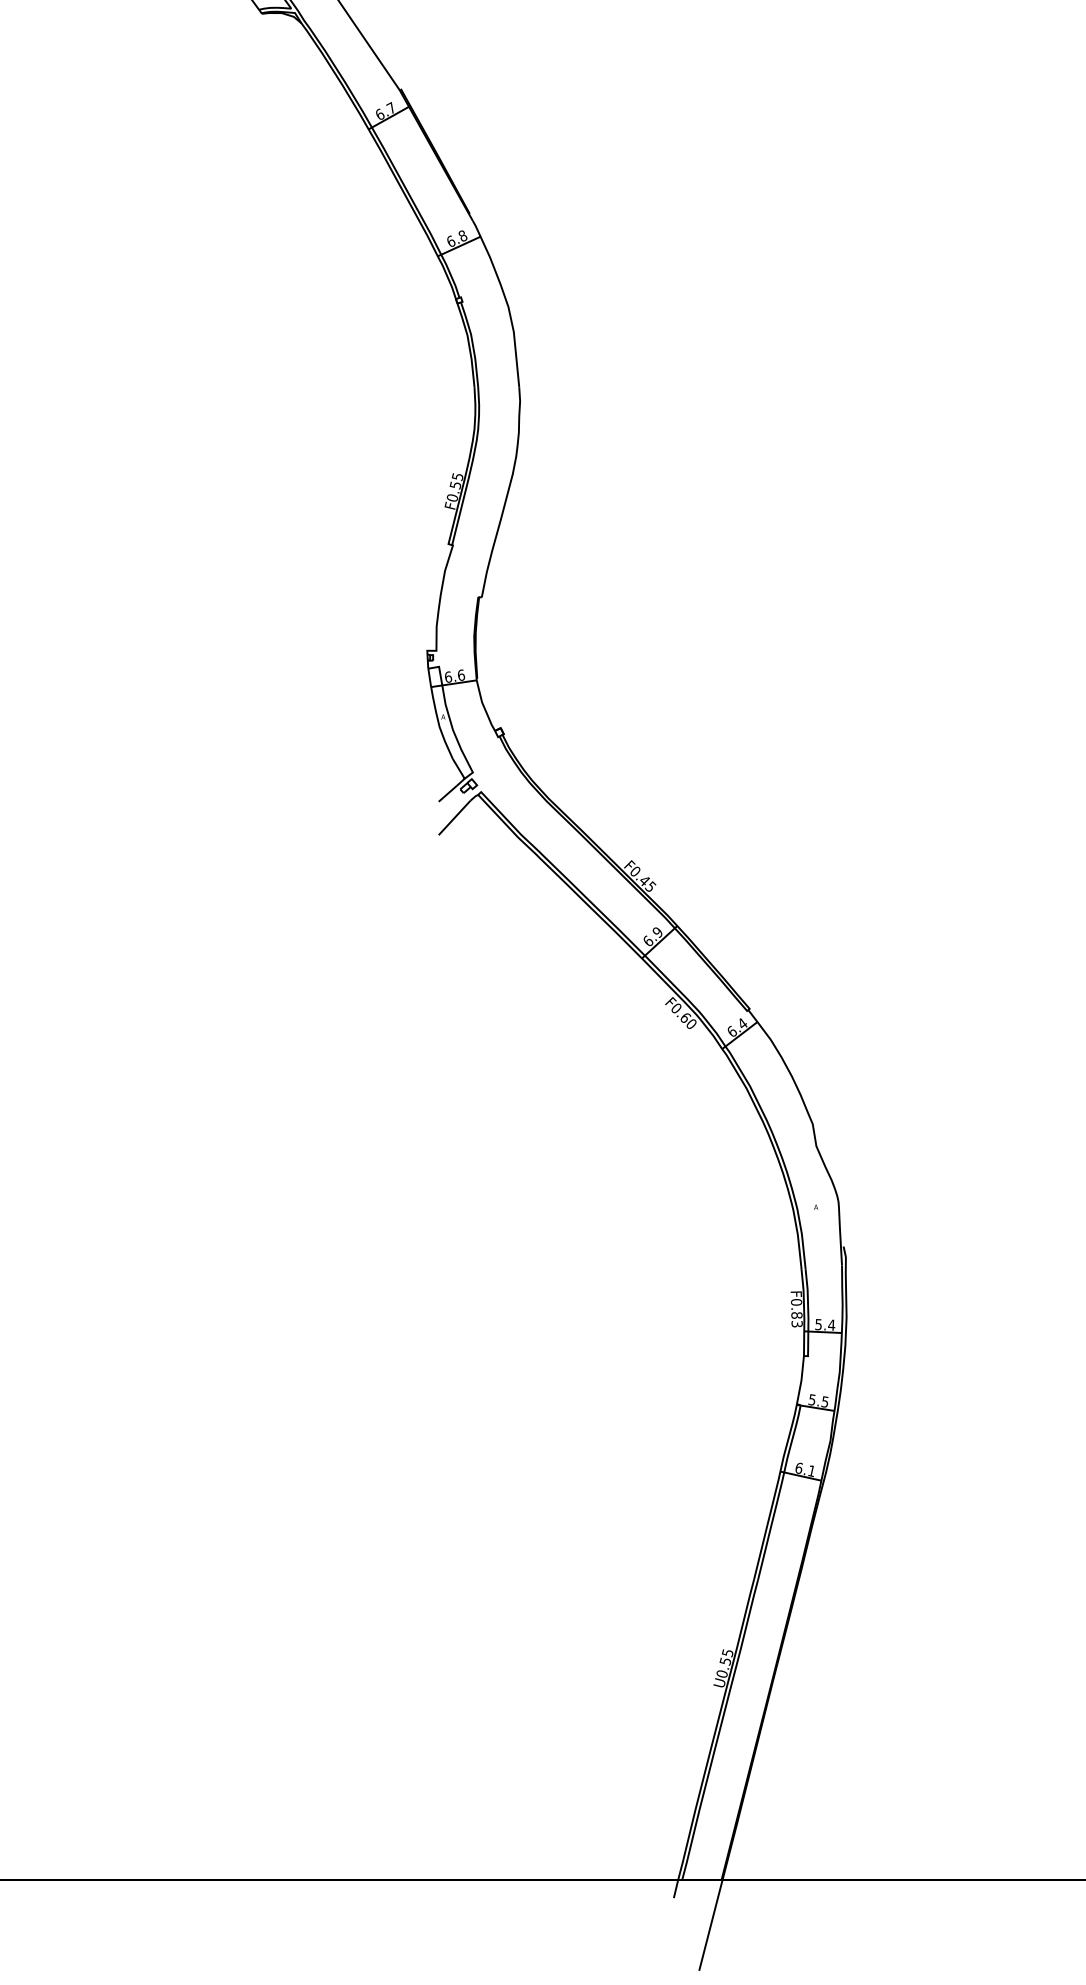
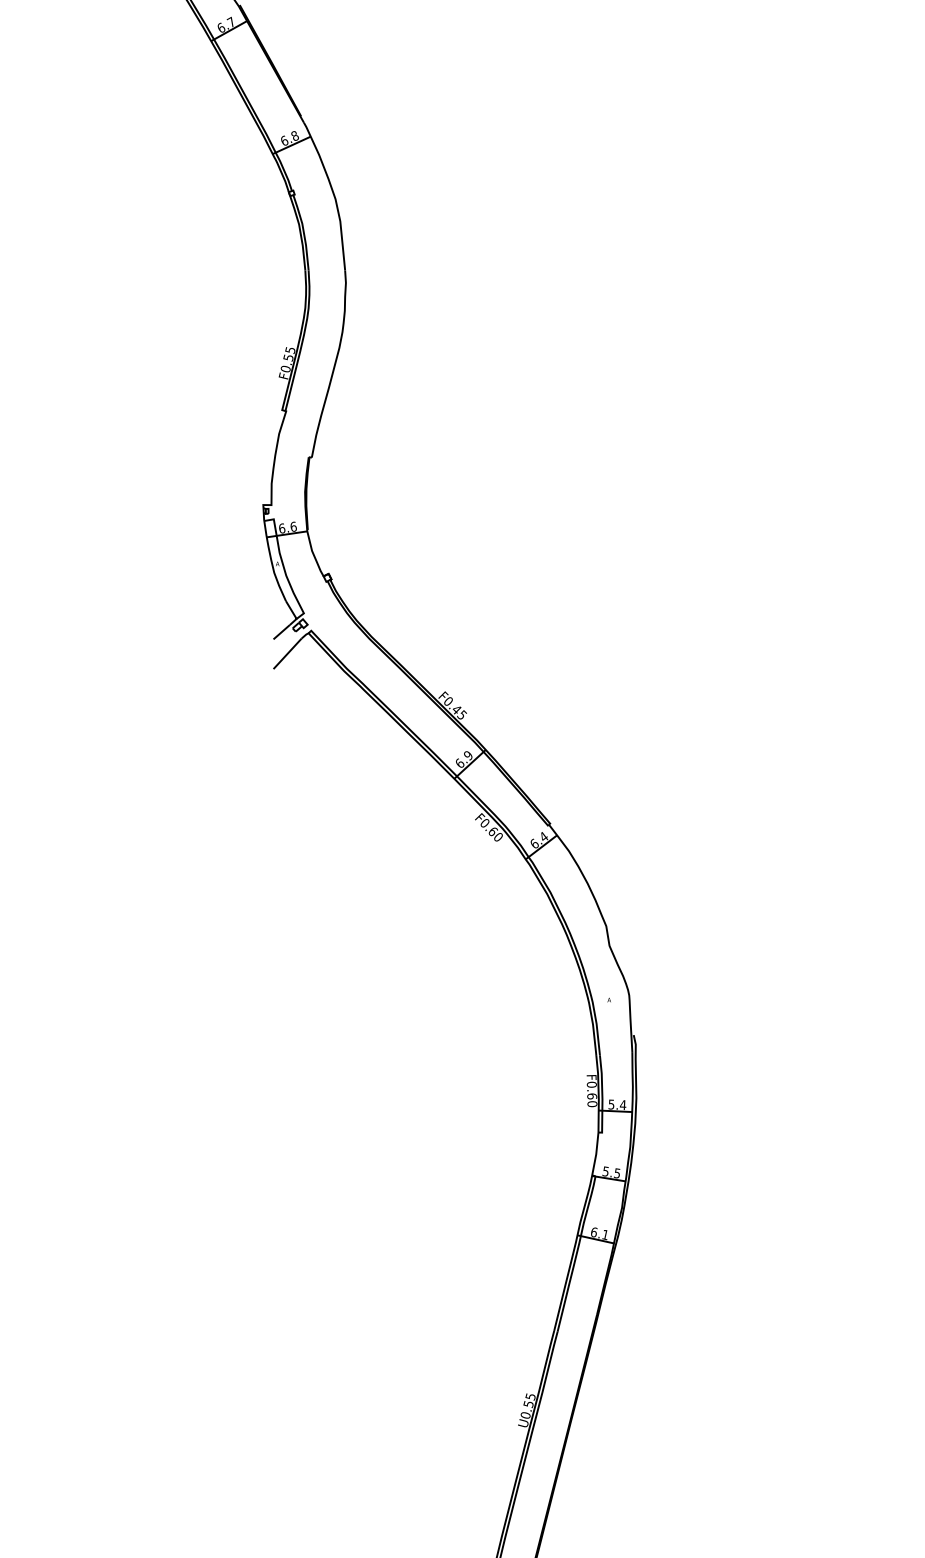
text: (796, 1319) -> (591, 1100), F0.83 -> F0.60

